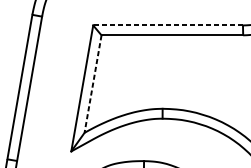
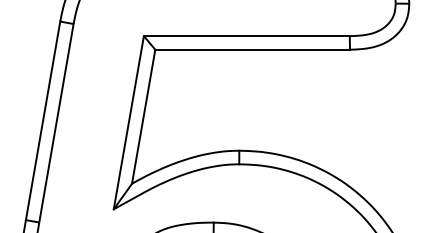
line: (167, 25) -> (246, 36), dashed -> solid
line: (92, 84) -> (143, 117), dashed -> solid

